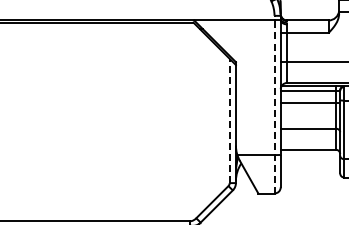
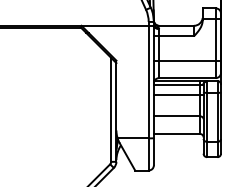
line: (274, 104) -> (148, 96), dashed -> solid
line: (229, 120) -> (111, 109), dashed -> solid

